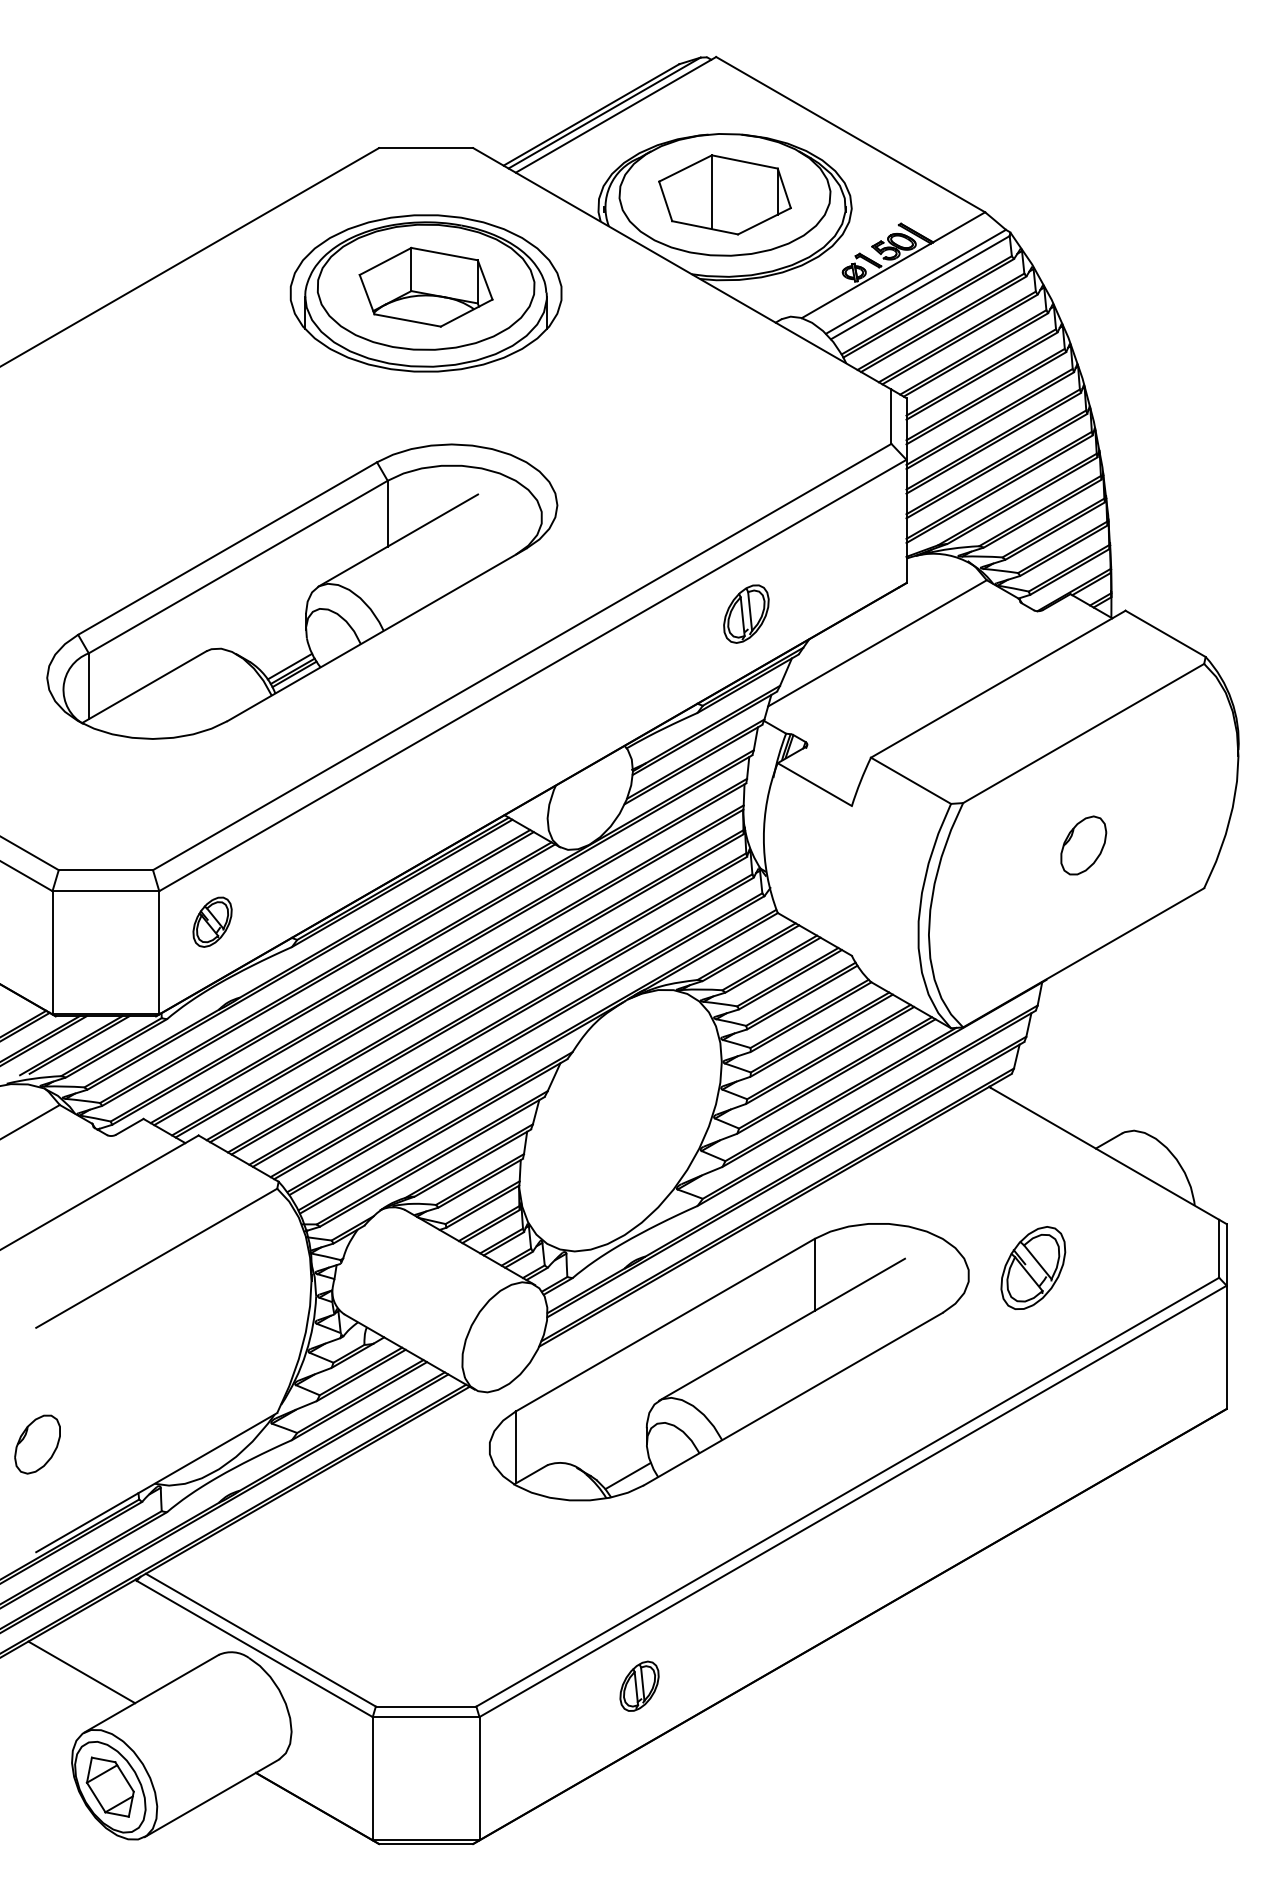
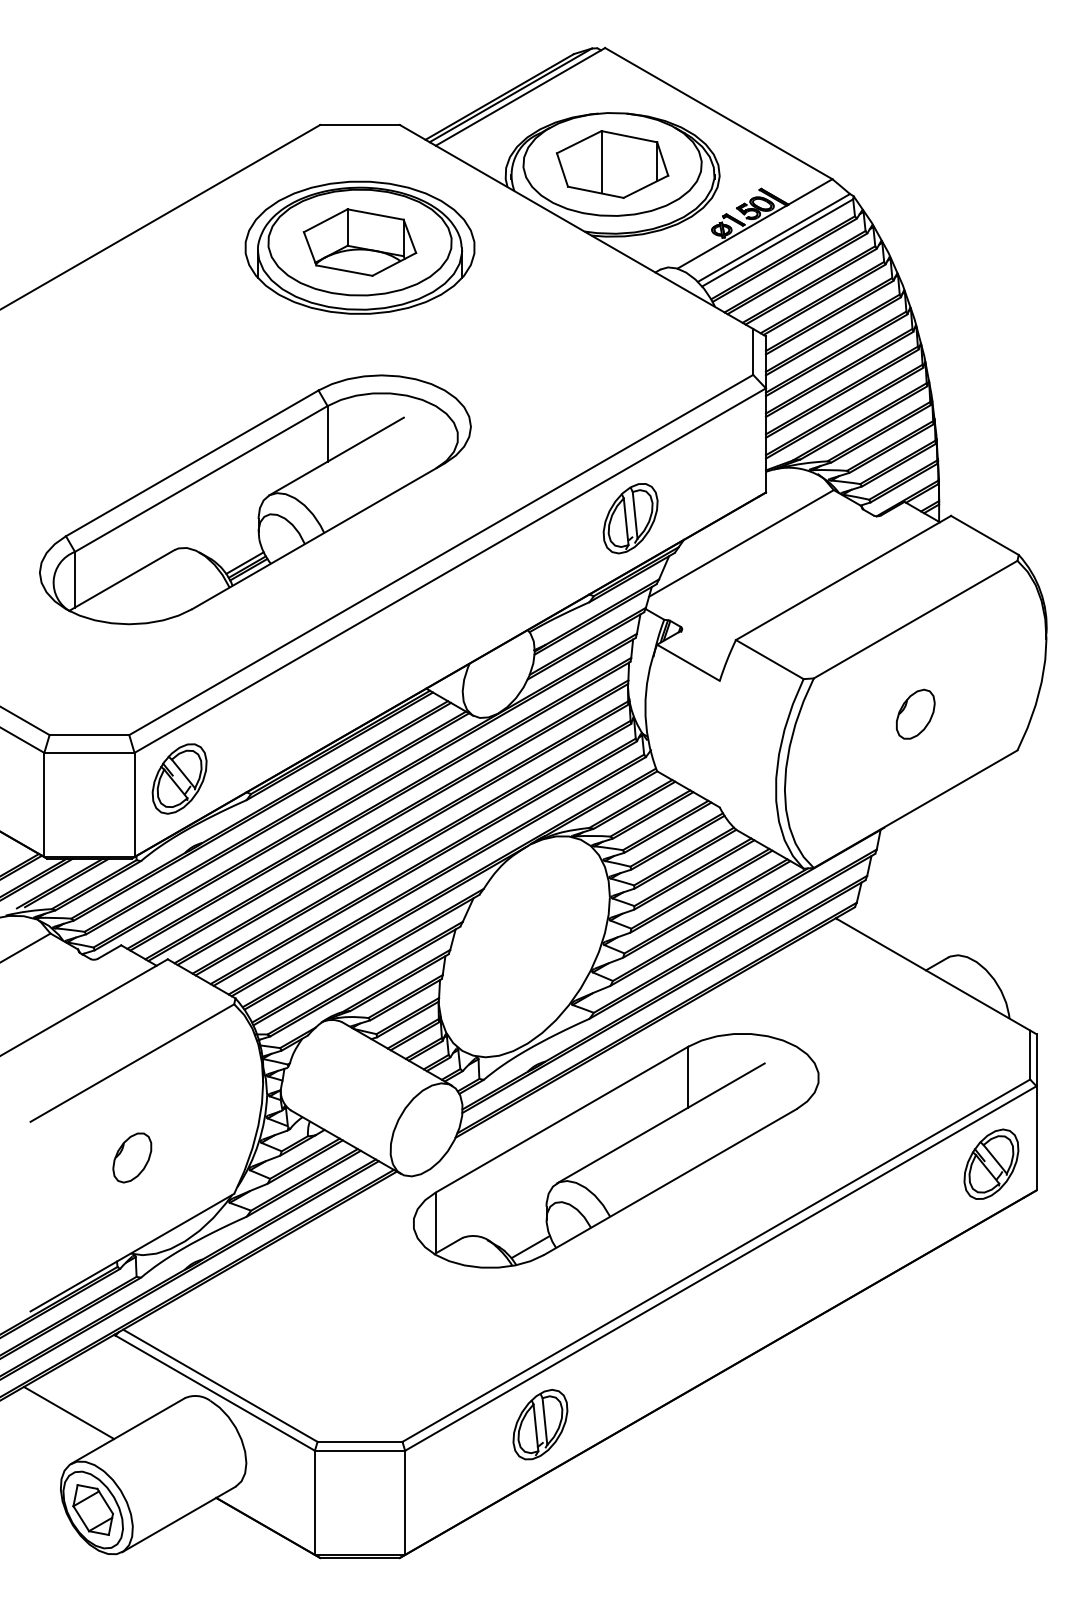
part: (746, 614) -> (630, 519), size x1.43
part: (212, 922) -> (179, 779), size x1.67
part: (1033, 1267) -> (991, 1163), moved
part: (37, 1444) -> (132, 1157), moved
part: (639, 1686) -> (540, 1424), size x1.67

